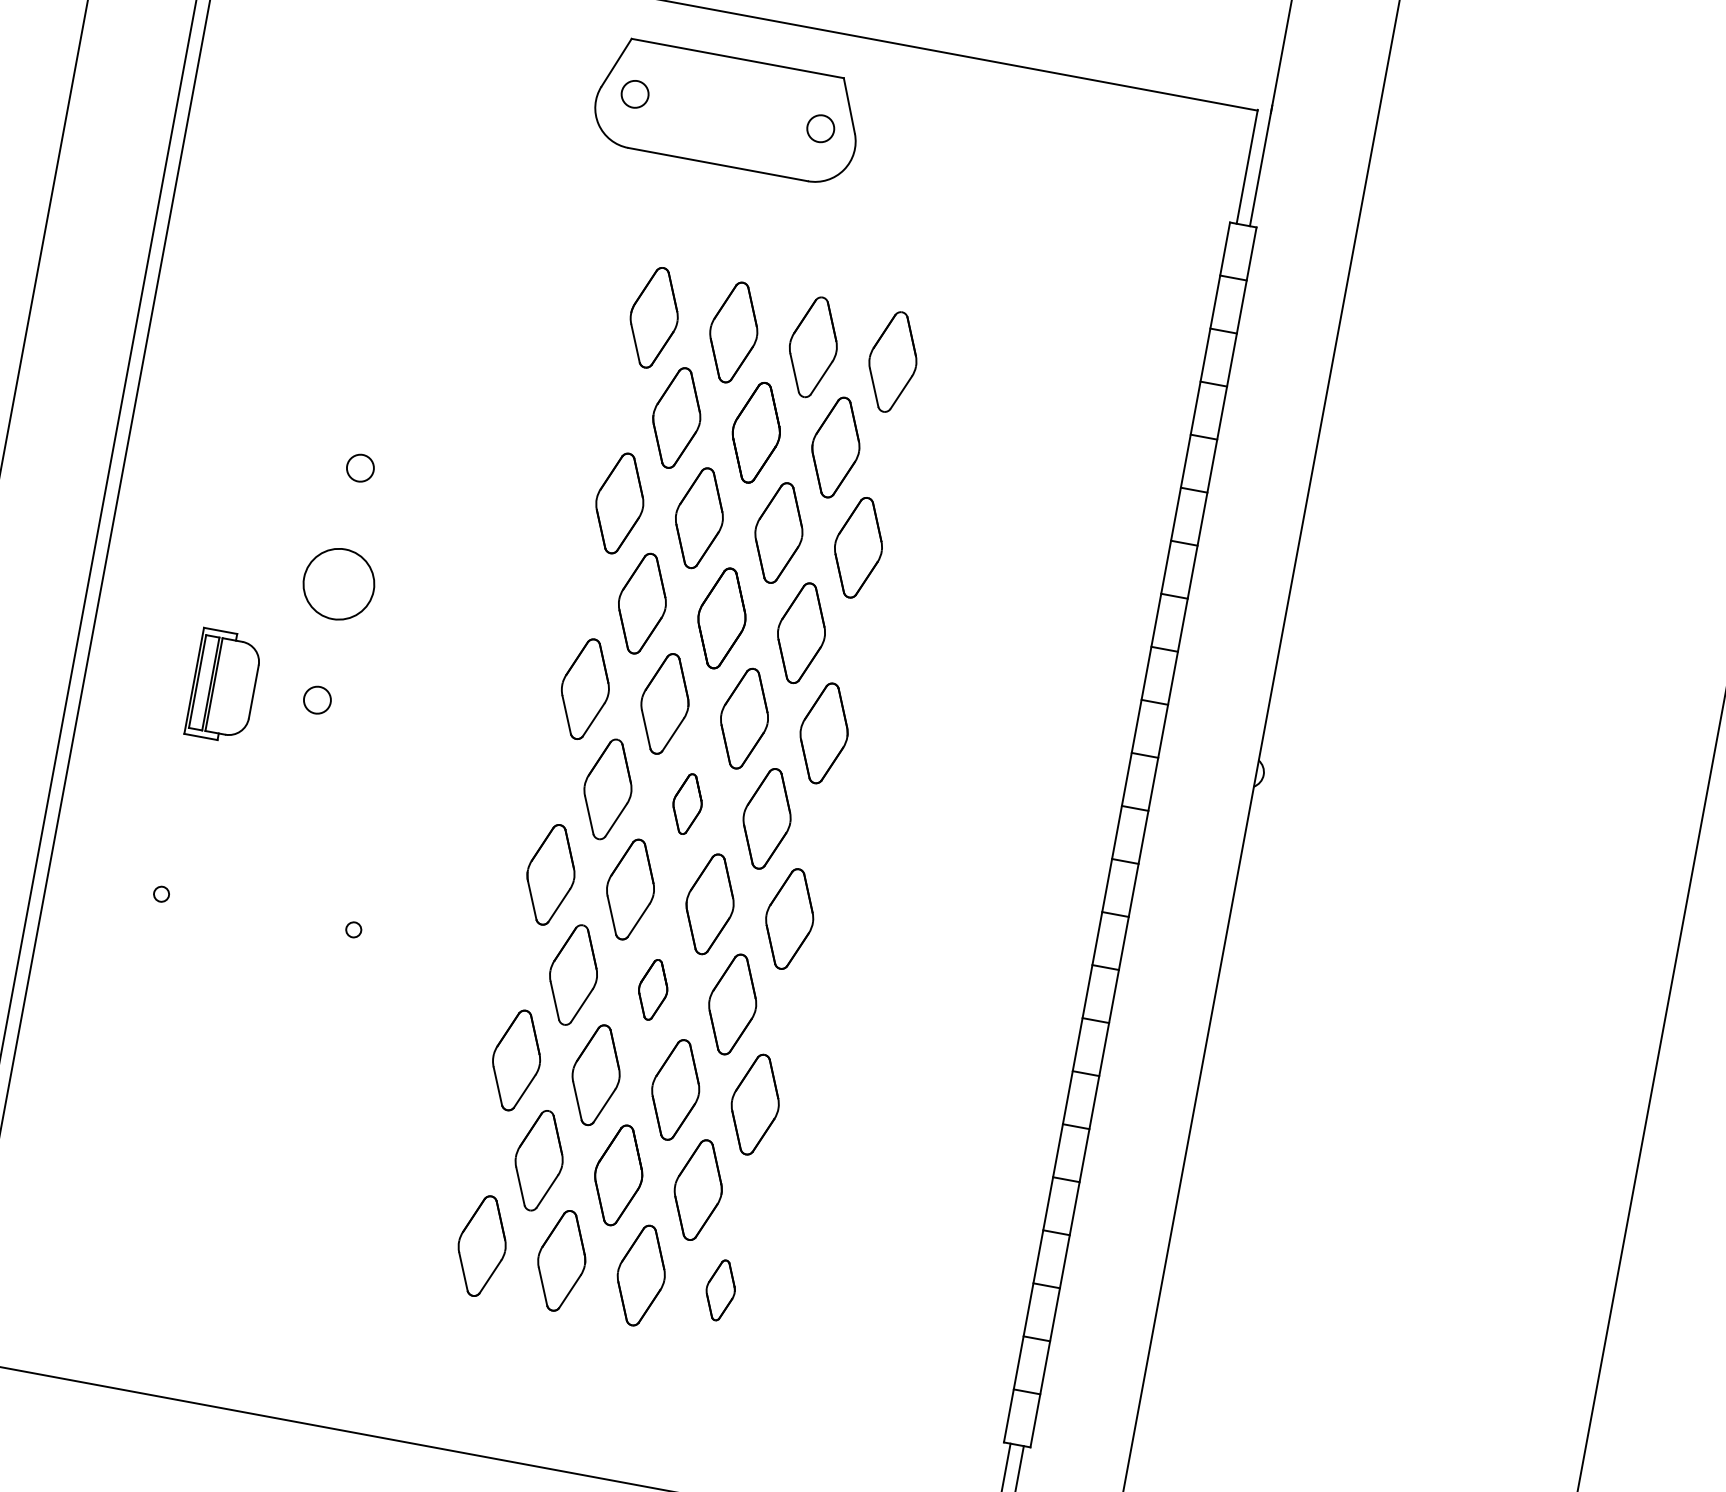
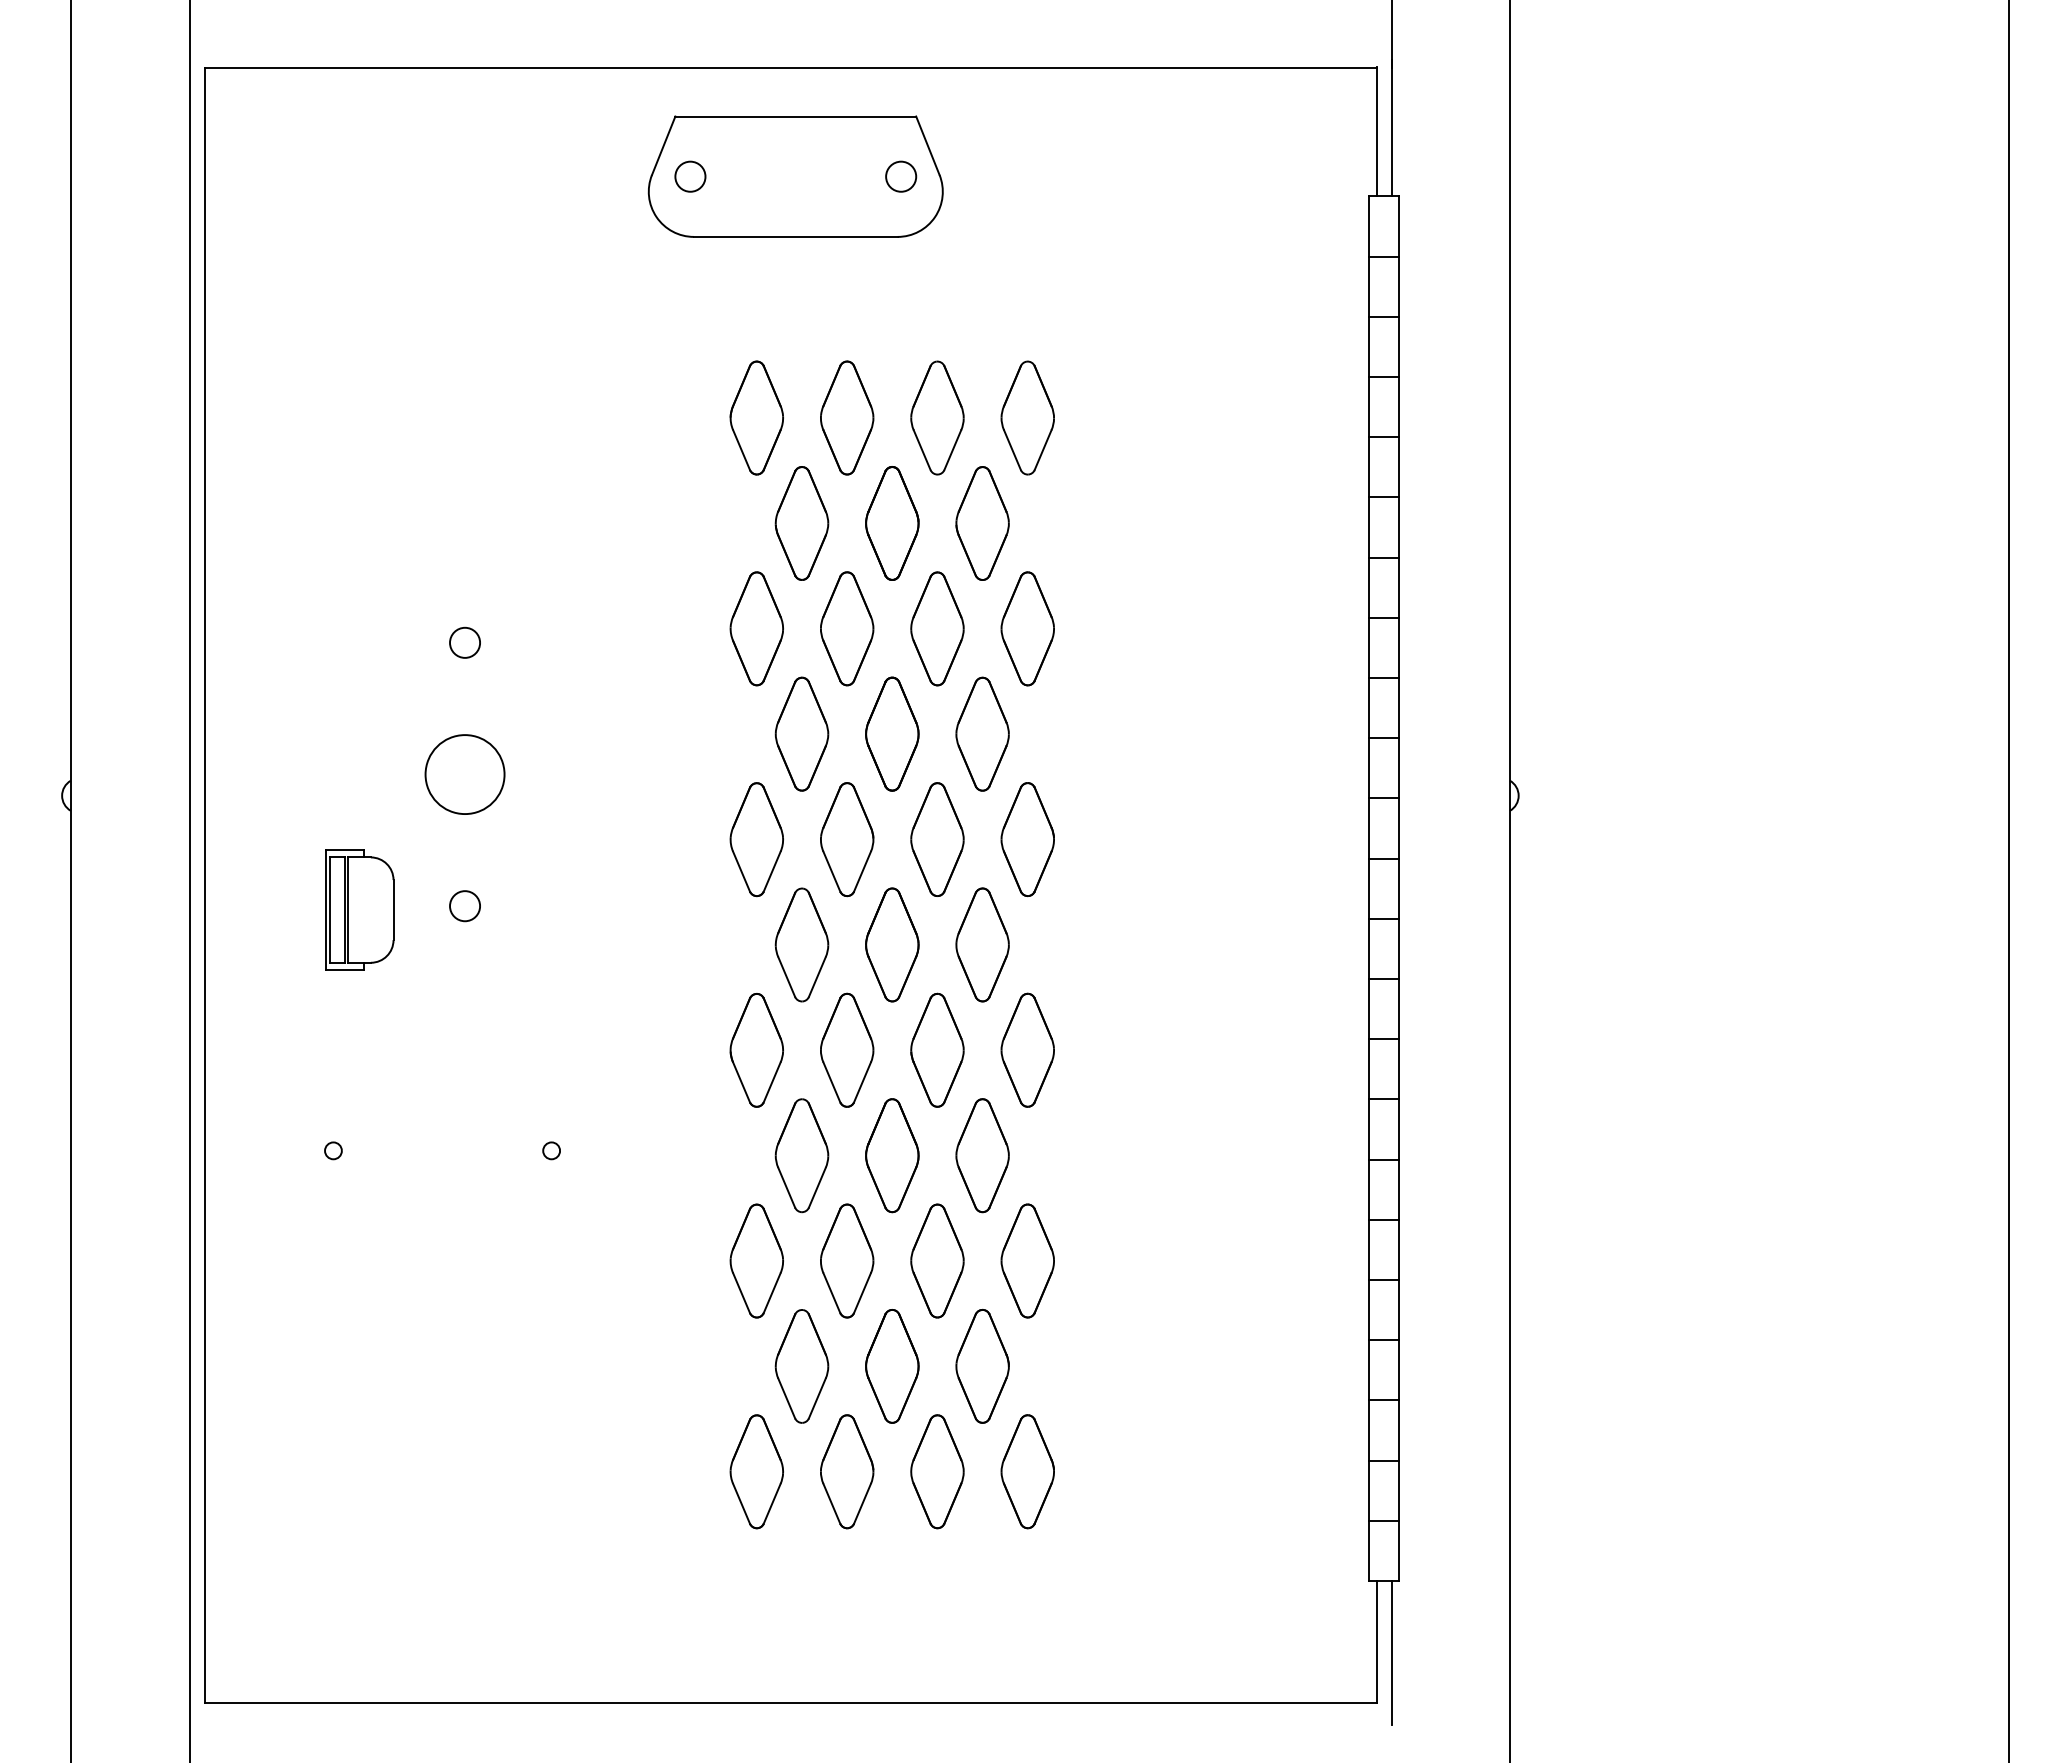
part: (687, 803) -> (892, 944), size x1.67
part: (653, 989) -> (892, 1155), size x1.67
part: (720, 1290) -> (1027, 1471), size x1.67

